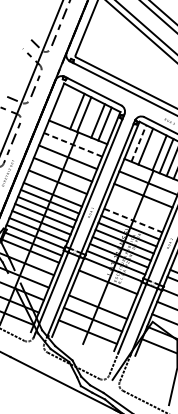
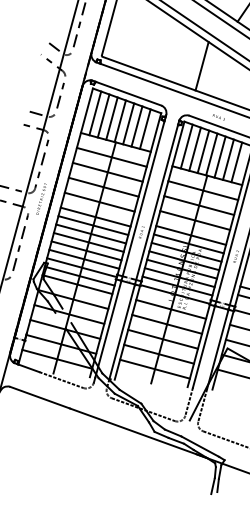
line: (160, 76) -> (201, 66), added
line: (63, 105) -> (95, 113), added
line: (70, 107) -> (103, 115), added
line: (91, 117) -> (128, 123), added
line: (138, 143) -> (186, 146), dashed -> solid
line: (72, 144) -> (111, 157), dashed -> solid
line: (152, 149) -> (203, 151), added
line: (138, 208) -> (195, 220), added
line: (133, 220) -> (191, 235), dashed -> solid
line: (103, 294) -> (167, 323), added

